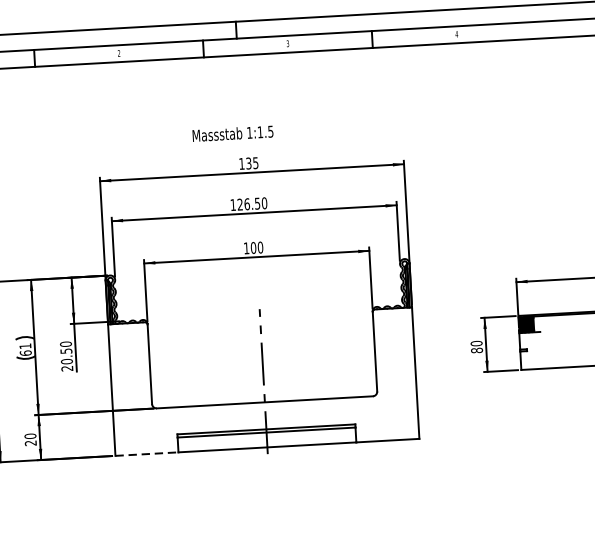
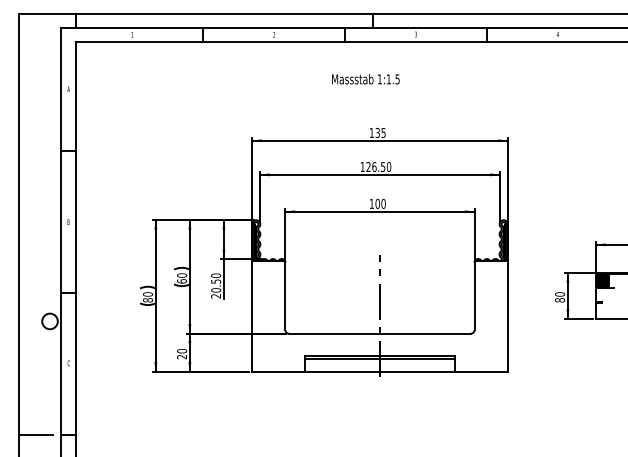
text: (232, 134) -> (365, 79), moved
text: (25, 346) -> (182, 275), 61 -> 60
line: (147, 453) -> (279, 371), dashed -> solid

